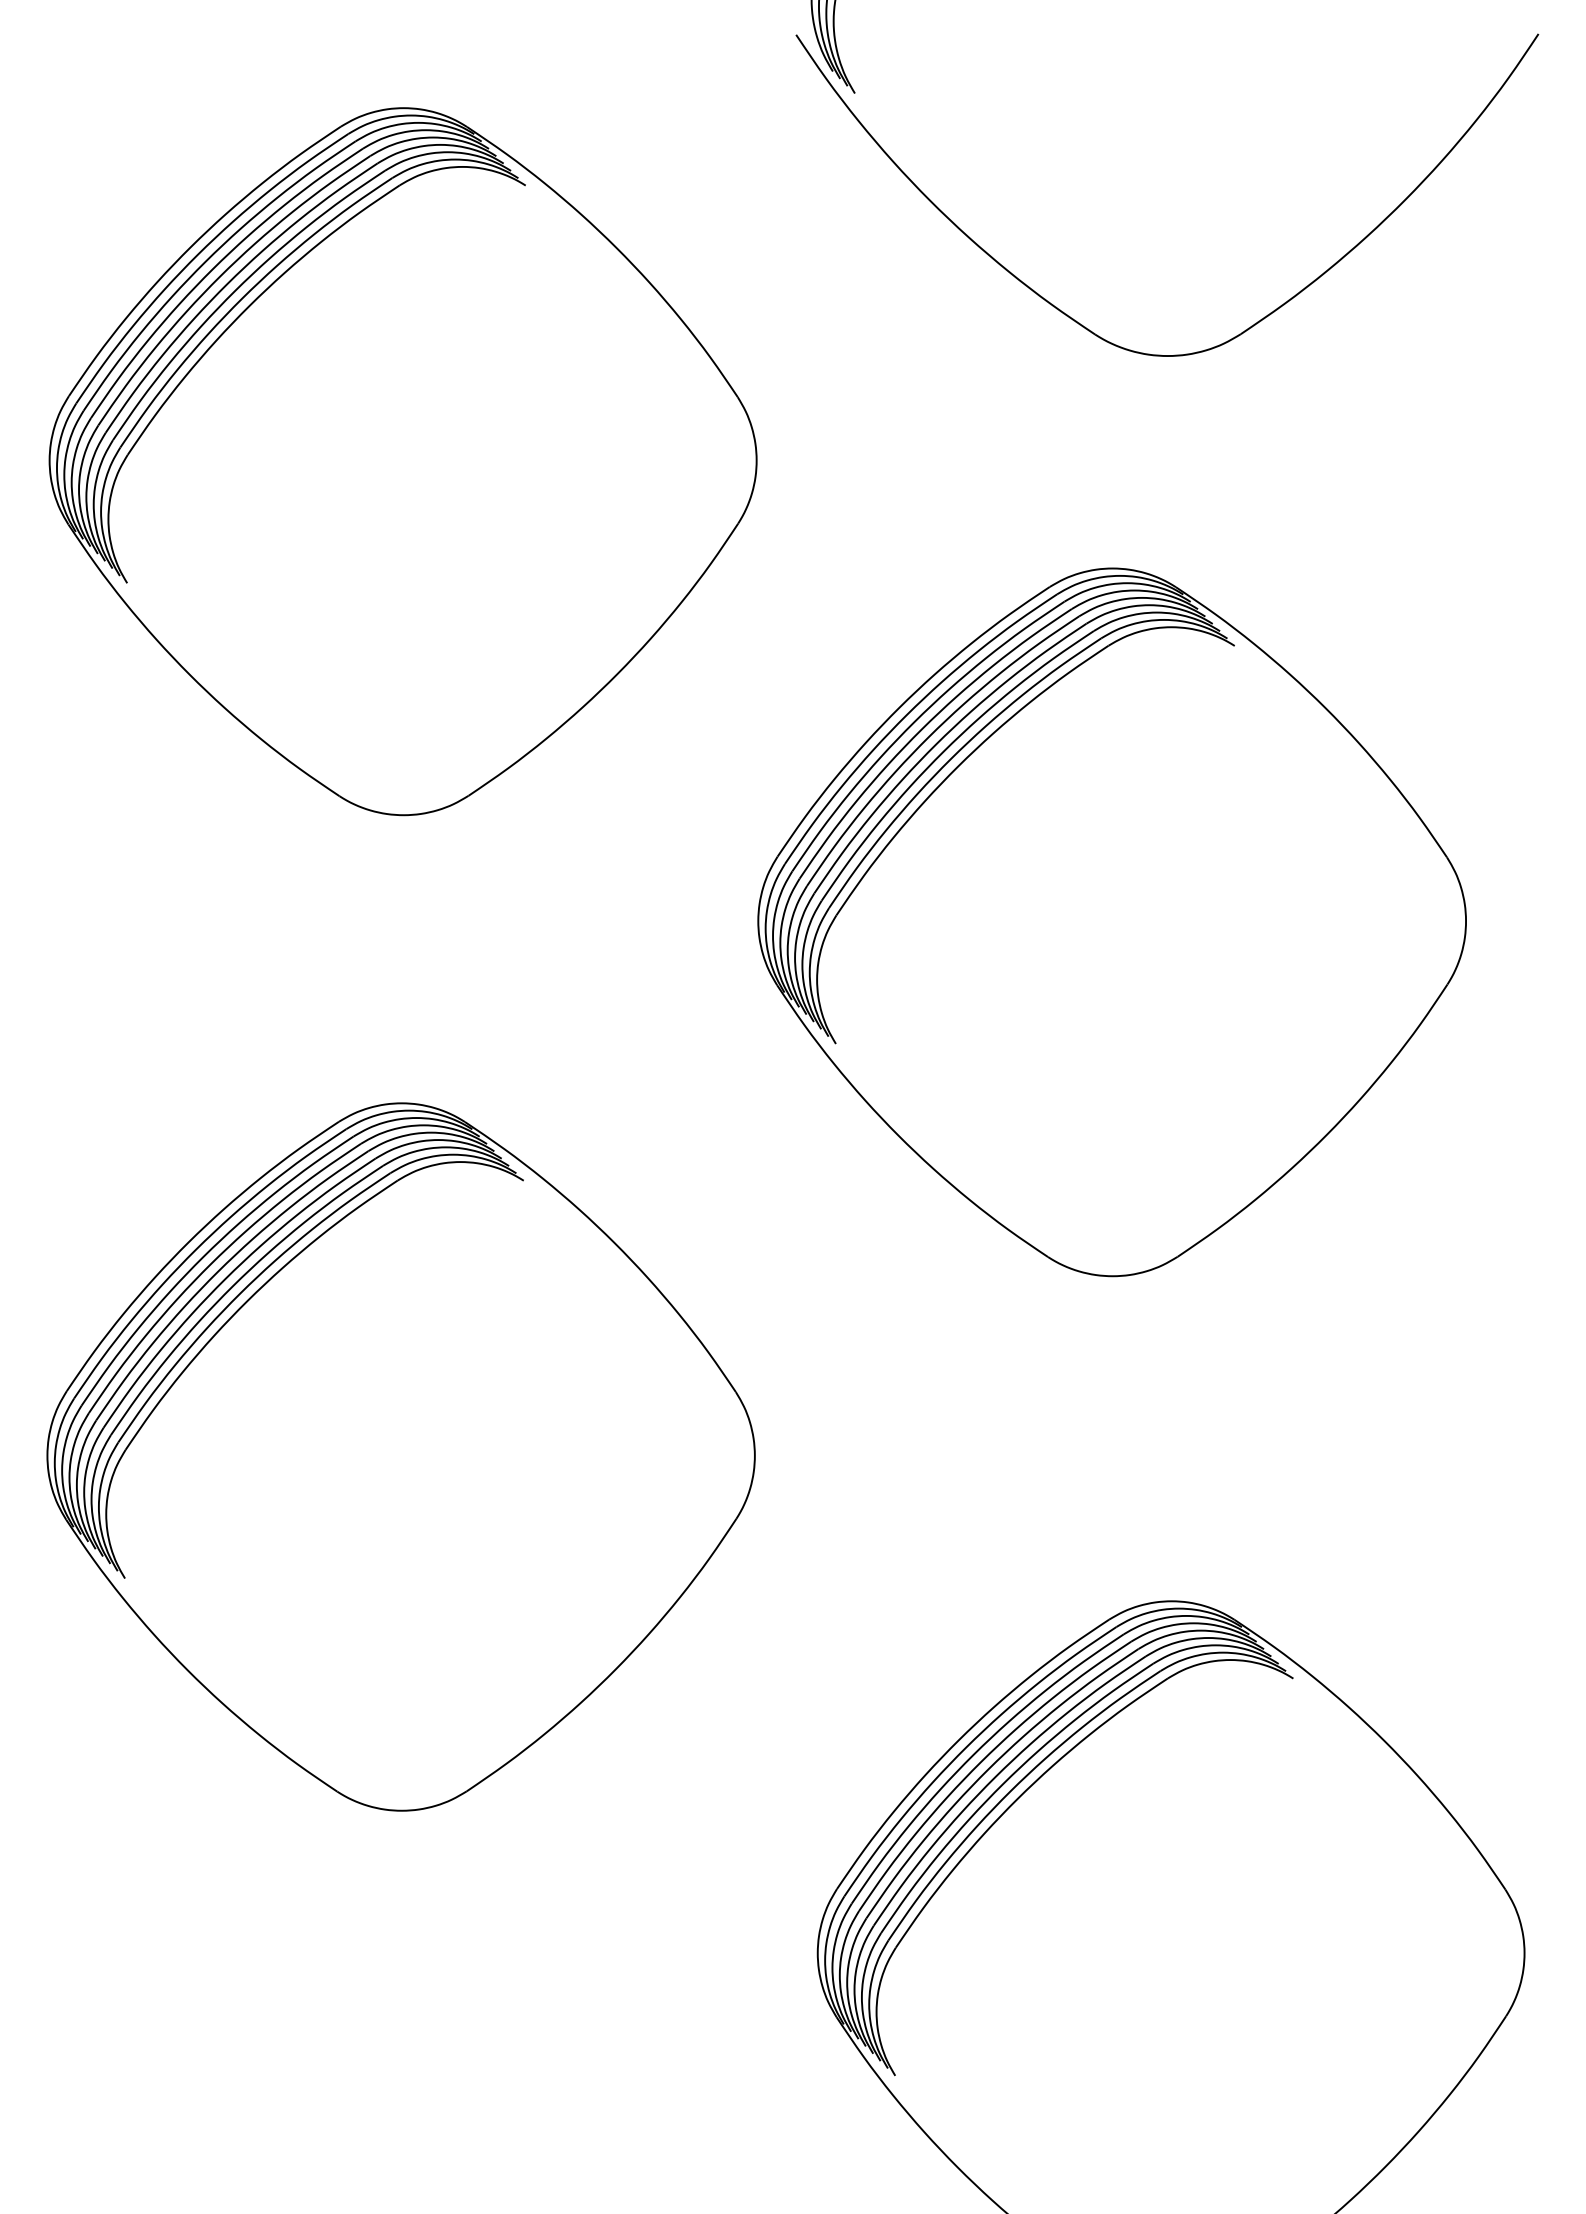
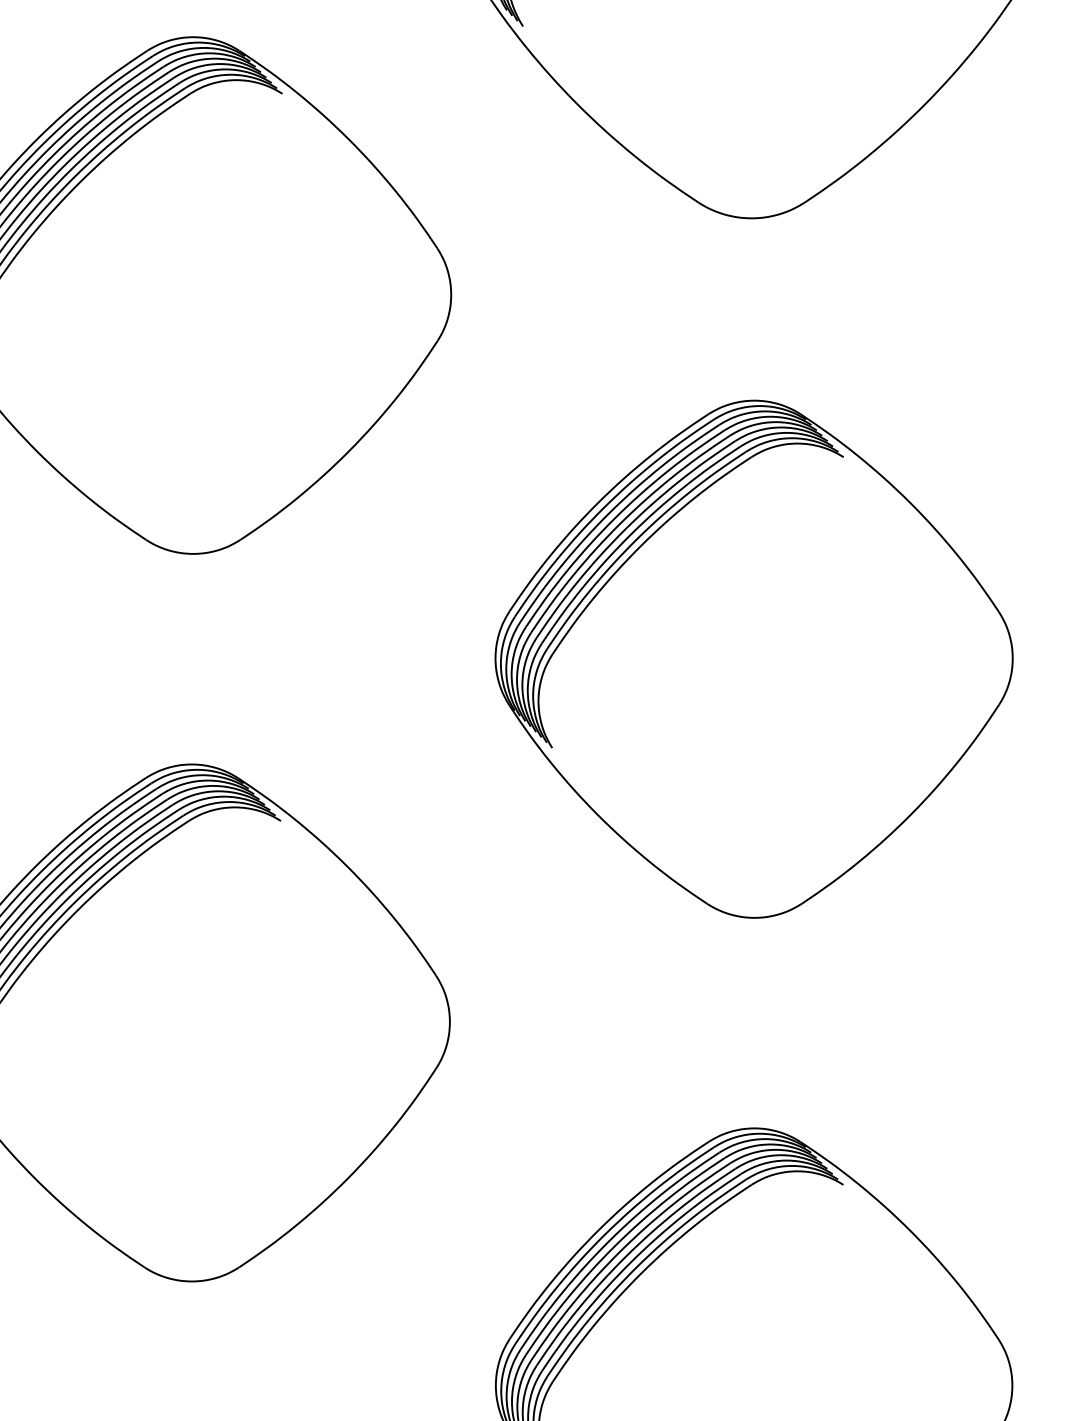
part: (1111, 922) -> (753, 659), moved

